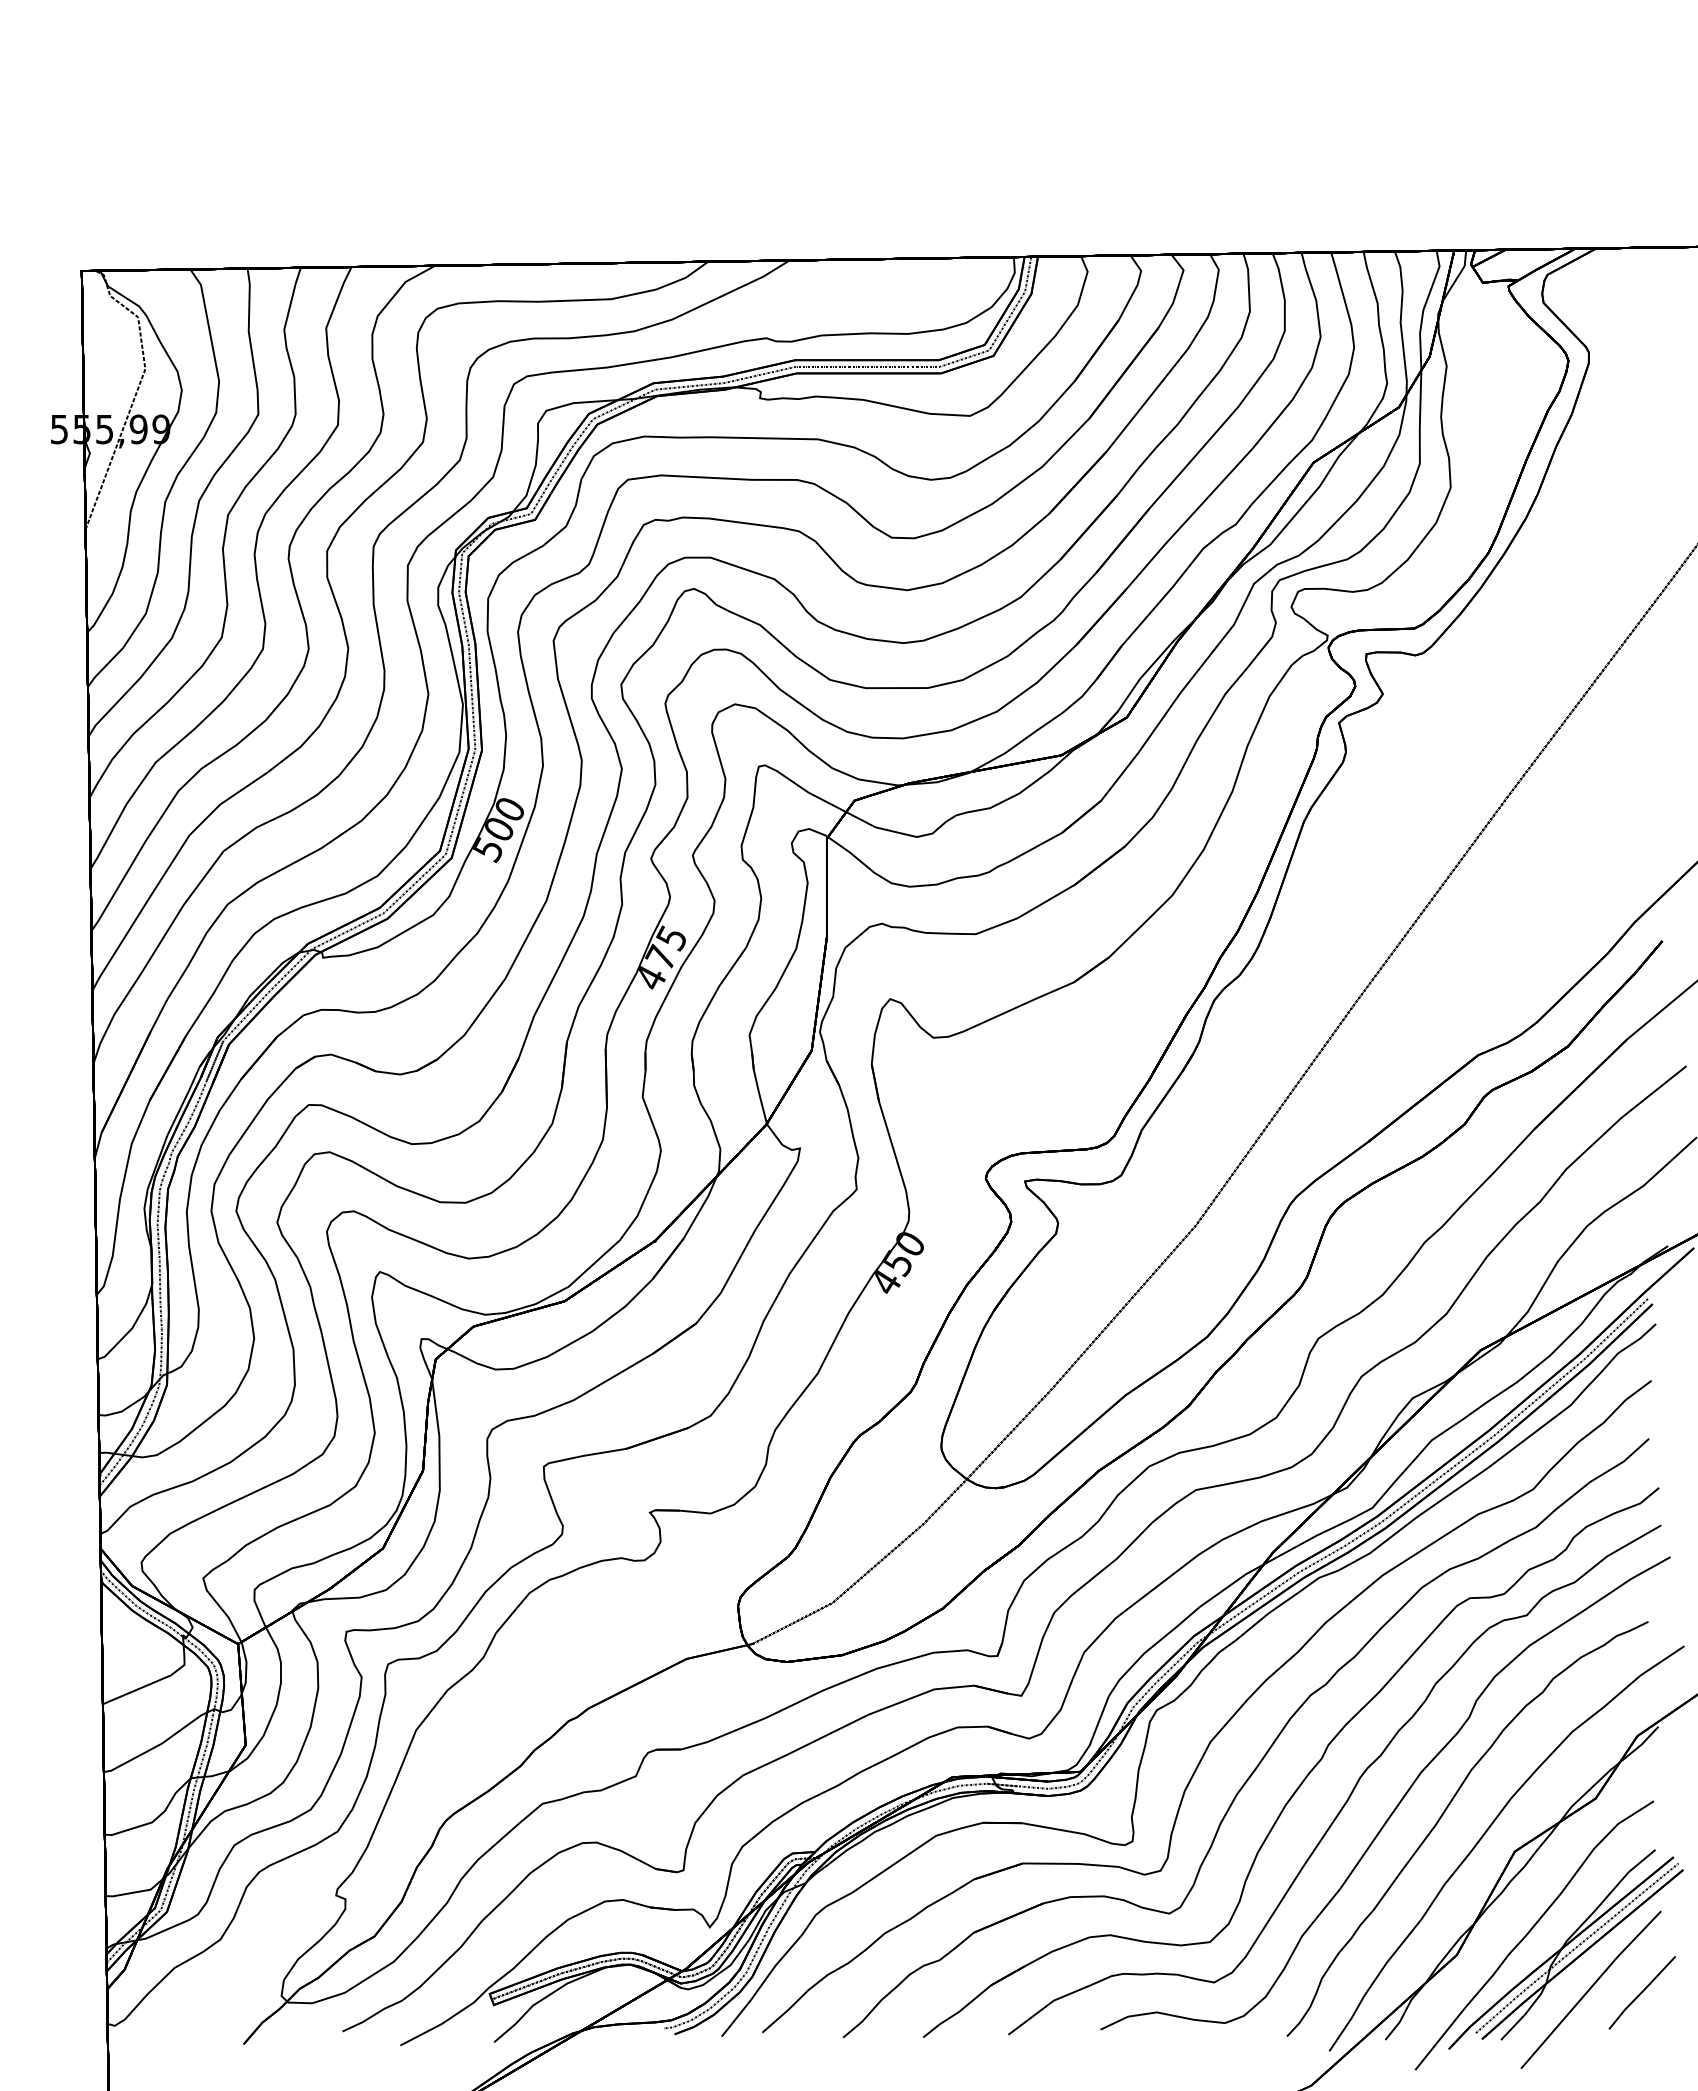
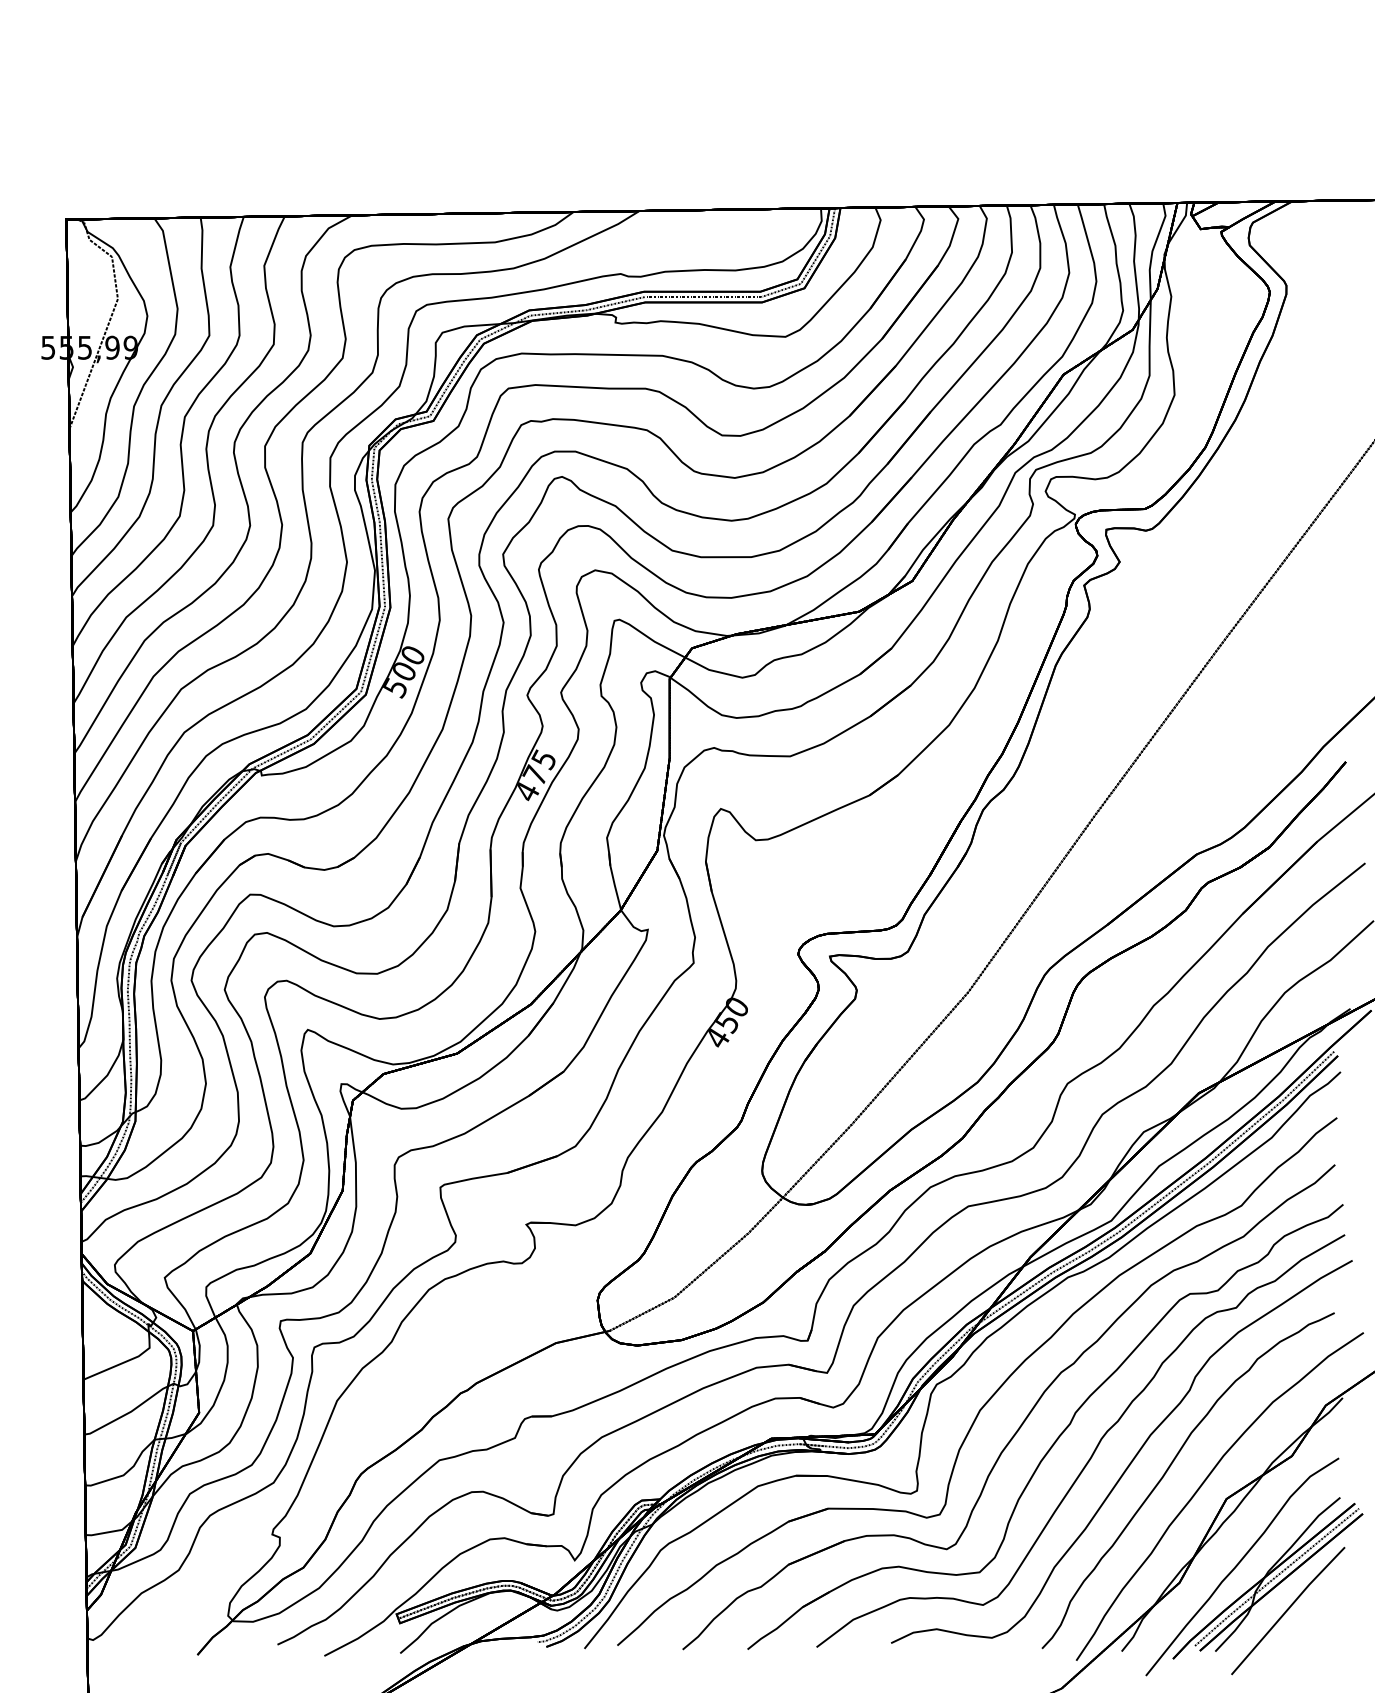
line: (1641, 1992) -> (1329, 1613), removed

